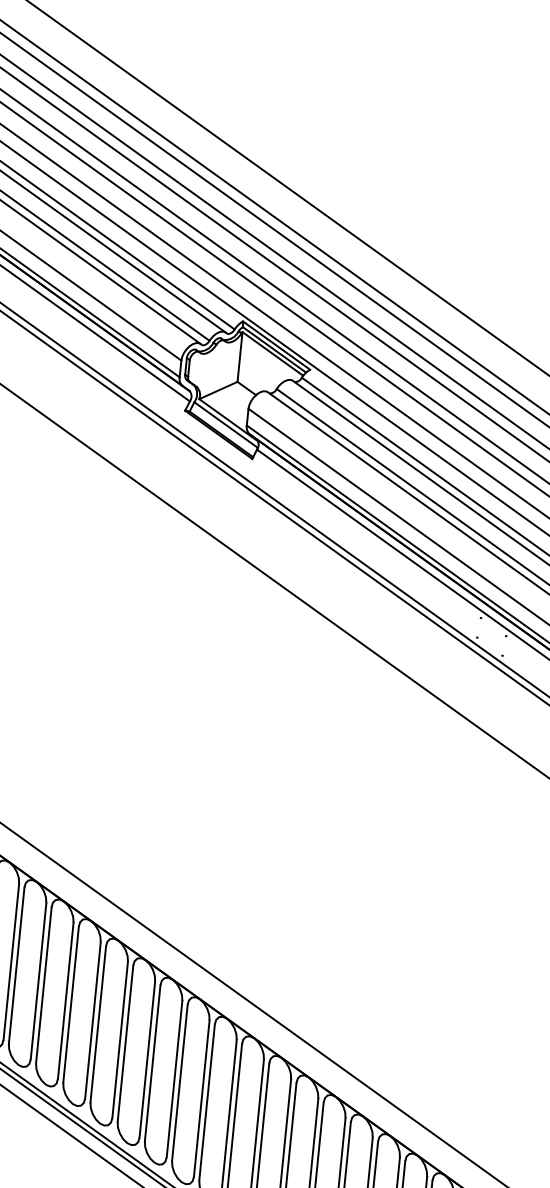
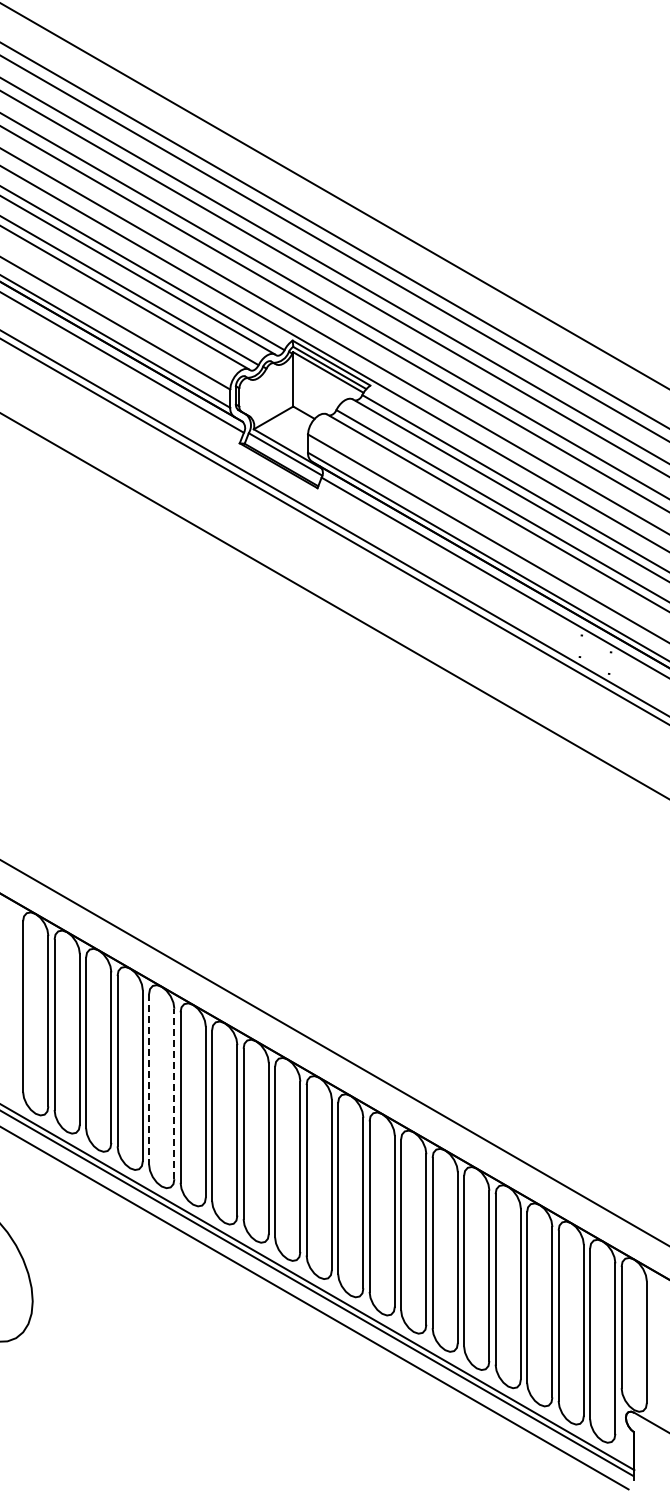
line: (44, 985) -> (149, 1079), solid -> dashed
line: (65, 1000) -> (174, 1093), solid -> dashed

